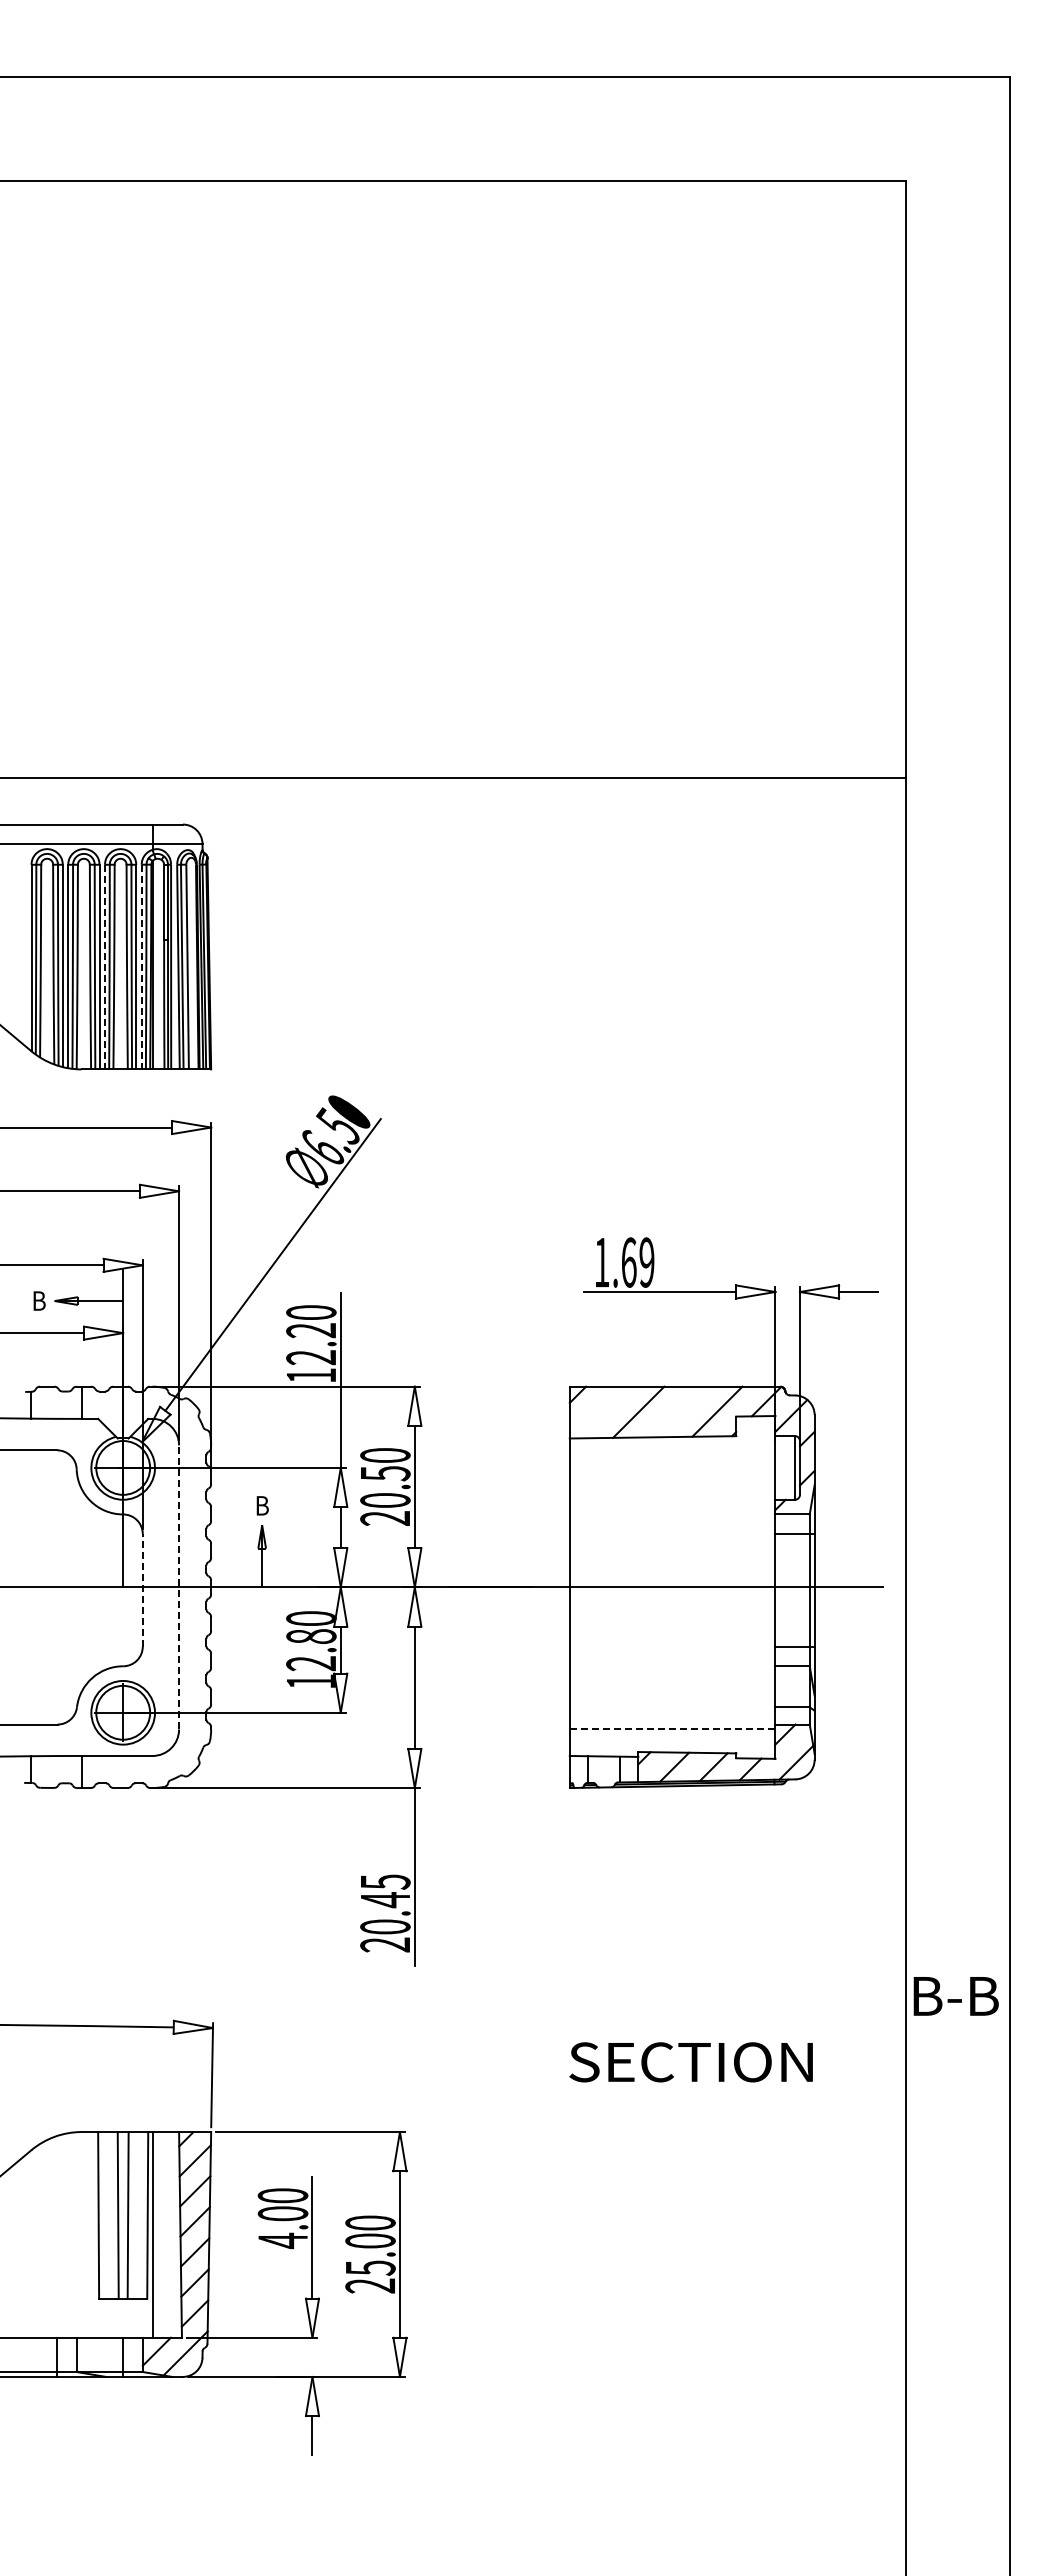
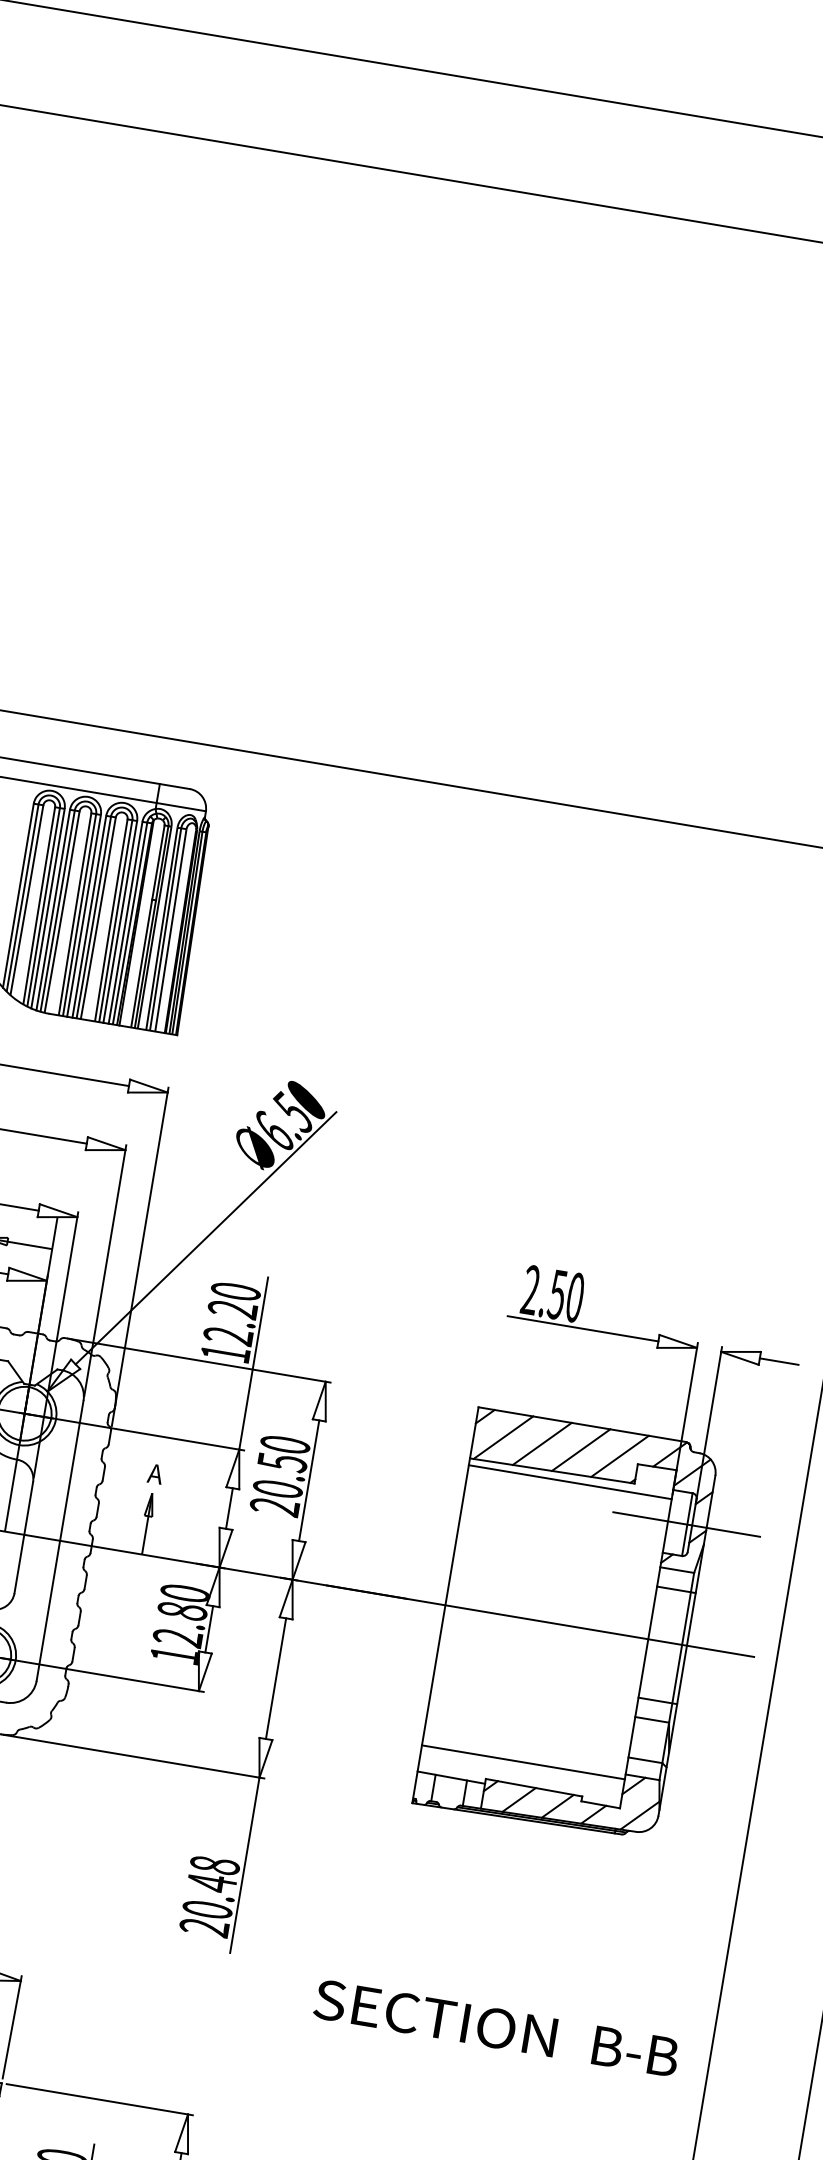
line: (104, 967) -> (88, 917), dashed -> solid
line: (141, 967) -> (125, 923), dashed -> solid
text: (624, 1262) -> (553, 1293), 1.69 -> 2.50
line: (677, 1411) -> (580, 1449), added
line: (599, 1412) -> (503, 1437), added
line: (672, 1445) -> (570, 1482), added
line: (794, 1467) -> (686, 1524), added
text: (261, 1505) -> (154, 1473), B -> A
line: (179, 1586) -> (60, 1539), dashed -> solid
line: (142, 1589) -> (23, 1536), dashed -> solid
line: (672, 1729) -> (523, 1762), dashed -> solid
text: (385, 1881) -> (215, 1864), 20.45 -> 20.48
text: (955, 1996) -> (635, 2051), moved
text: (690, 2062) -> (434, 2018), moved

